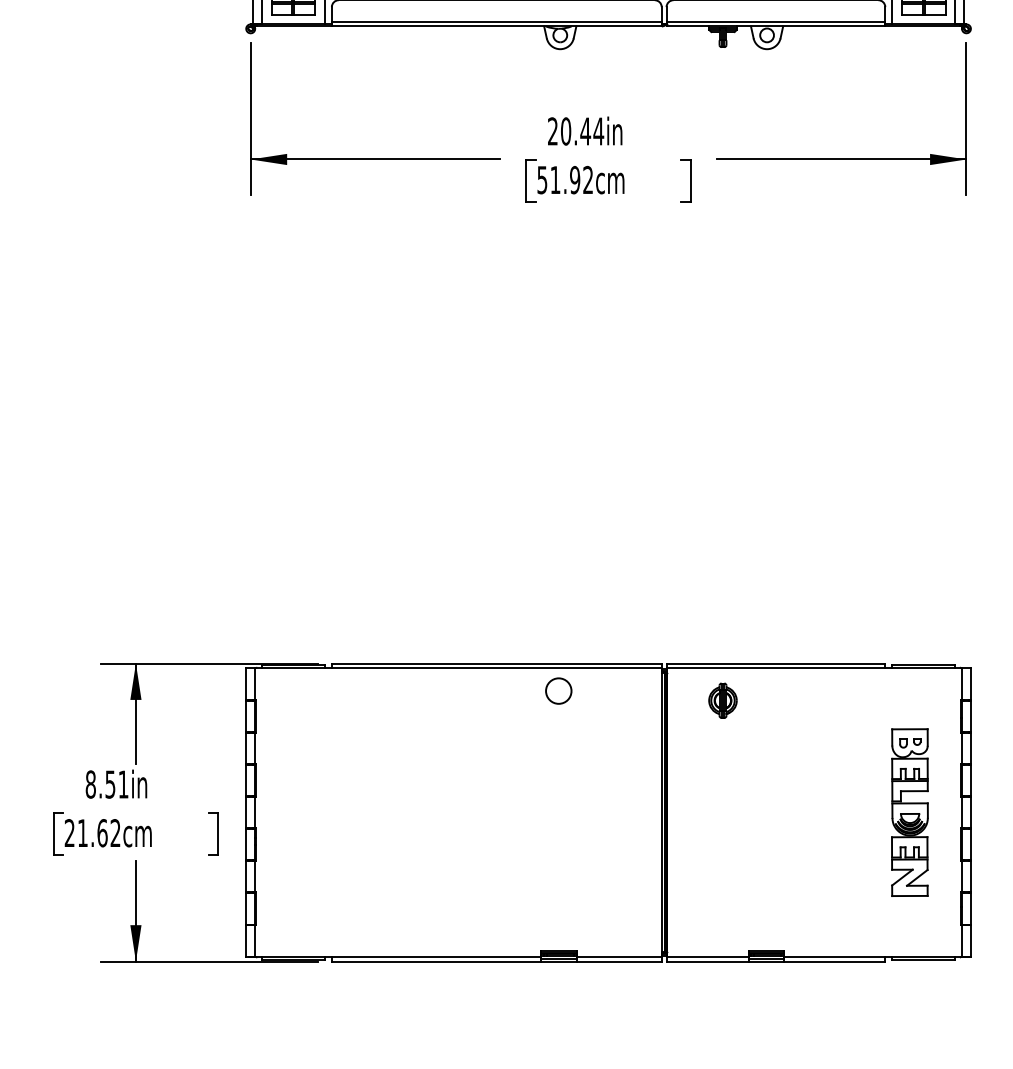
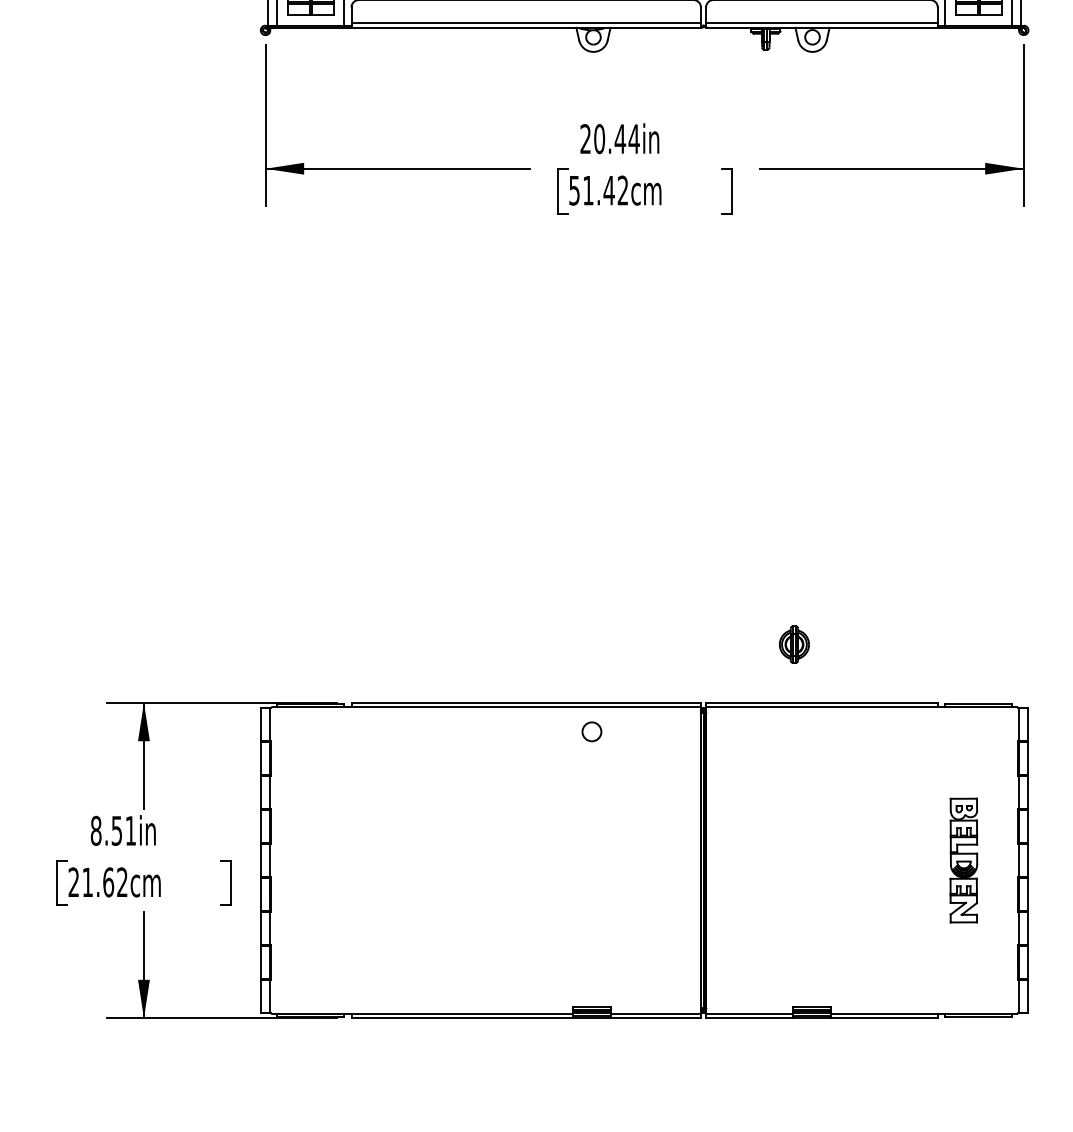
text: (574, 180) -> (608, 191), 51.92cm -> 51.42cm
circle: (558, 690) -> (591, 731), size x0.7
part: (722, 700) -> (793, 644), moved
part: (909, 812) -> (963, 860), size x0.7

